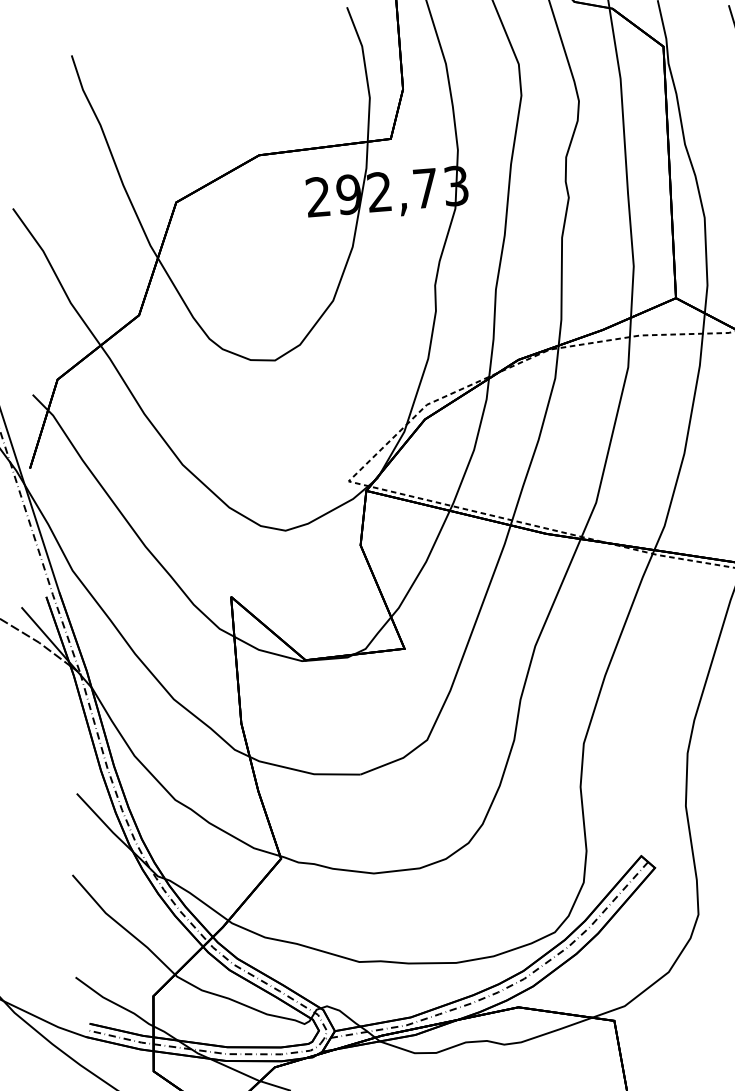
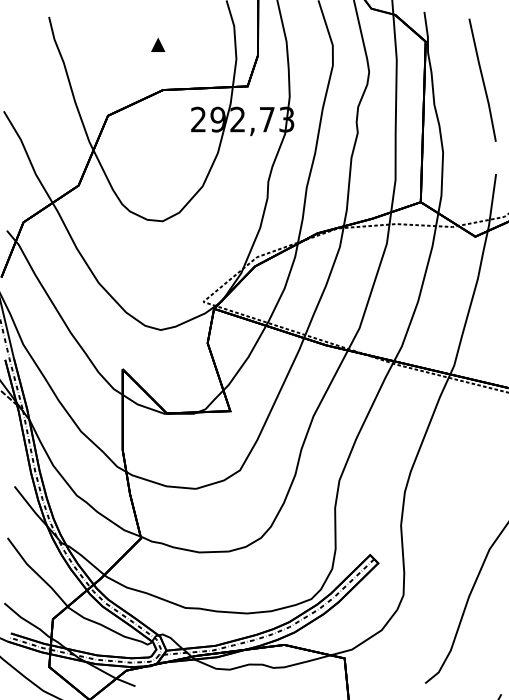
part: (246, 84) -> (158, 44), added

